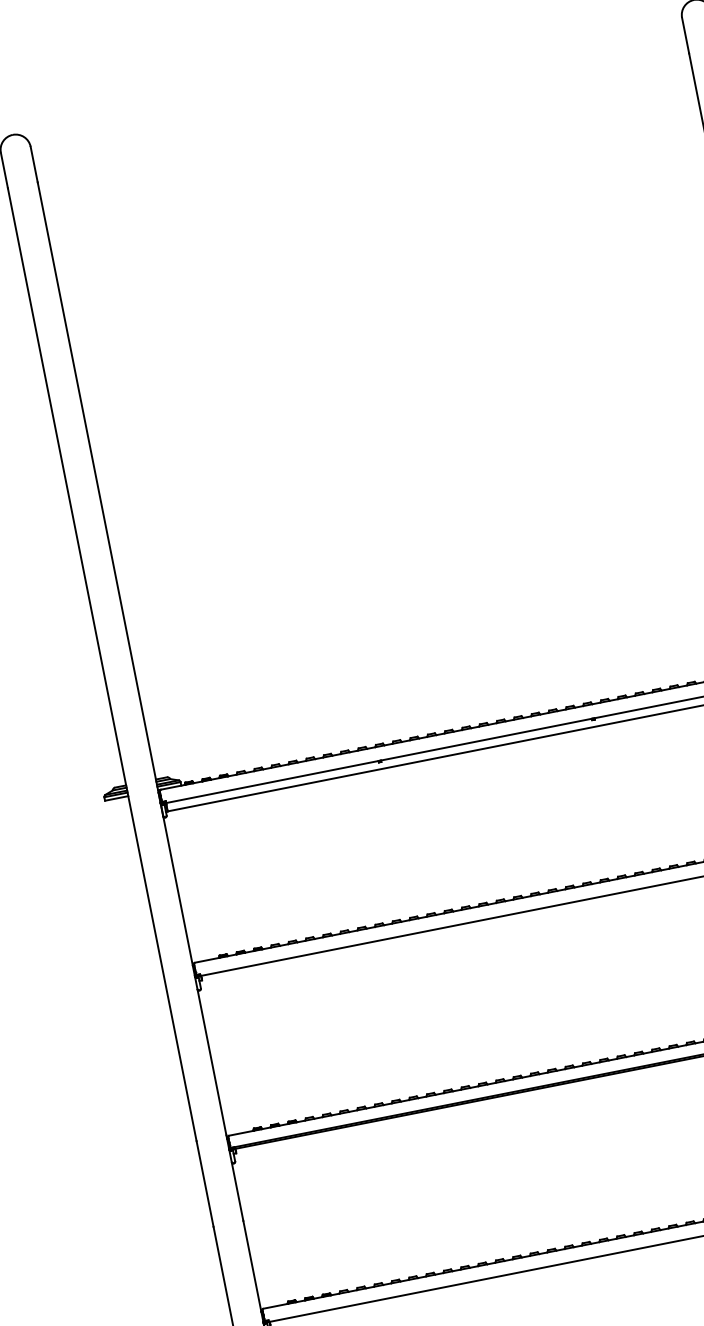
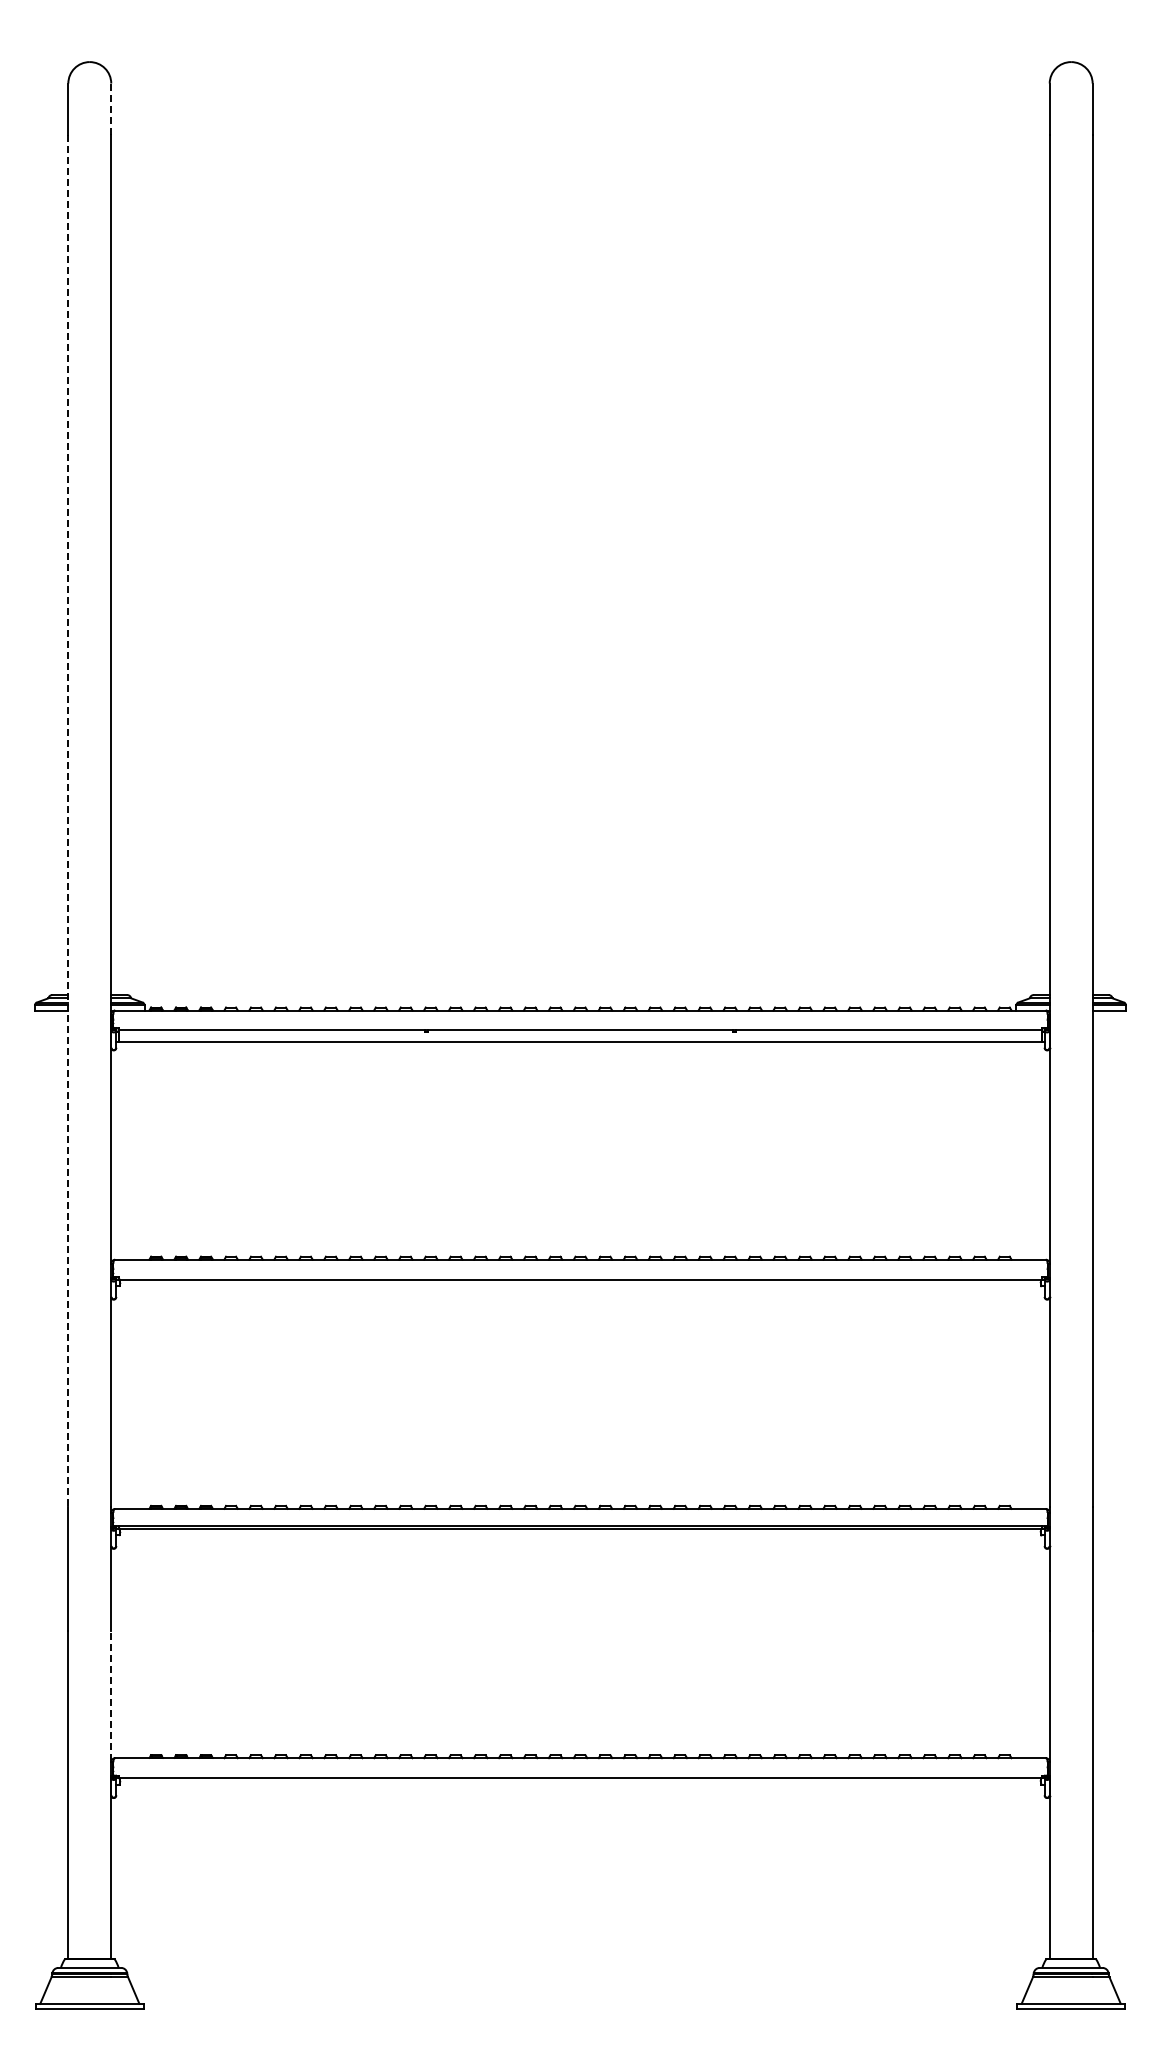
line: (34, 164) -> (111, 109), solid -> dashed
line: (102, 664) -> (68, 821), solid -> dashed
line: (252, 1265) -> (111, 1695), solid -> dashed

